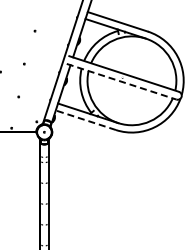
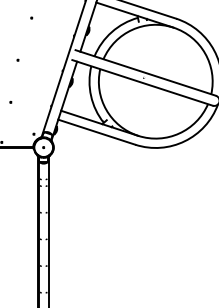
line: (121, 81) -> (142, 82), dashed -> solid
line: (85, 120) -> (96, 132), dashed -> solid

